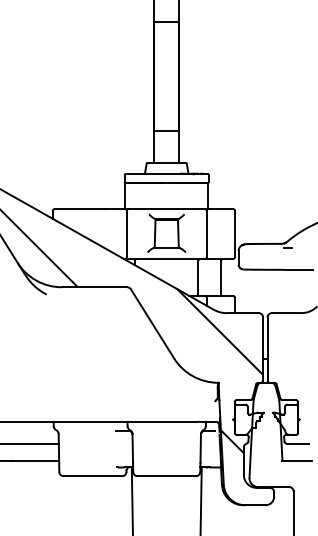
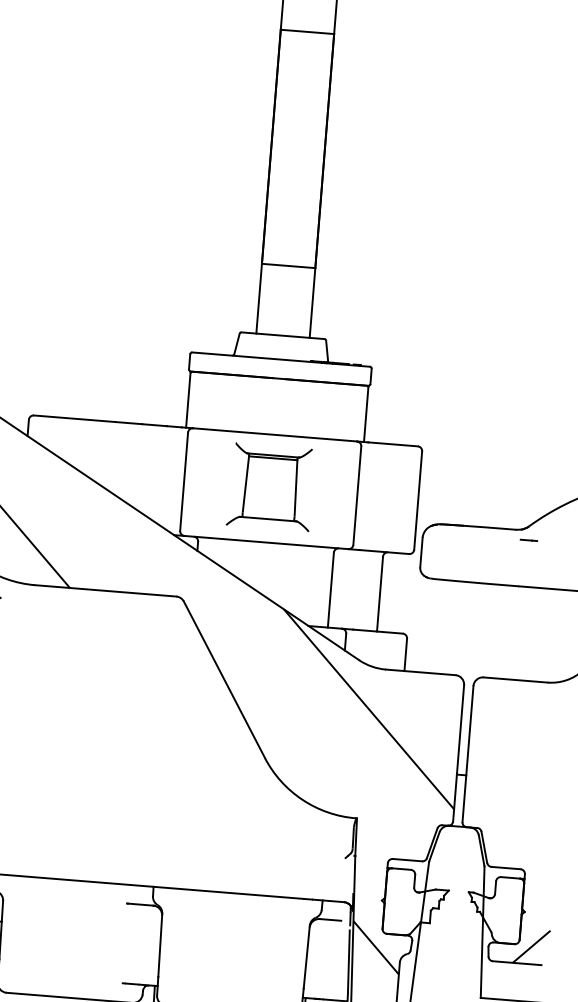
hatch: (303, 435) -> (530, 946), added

